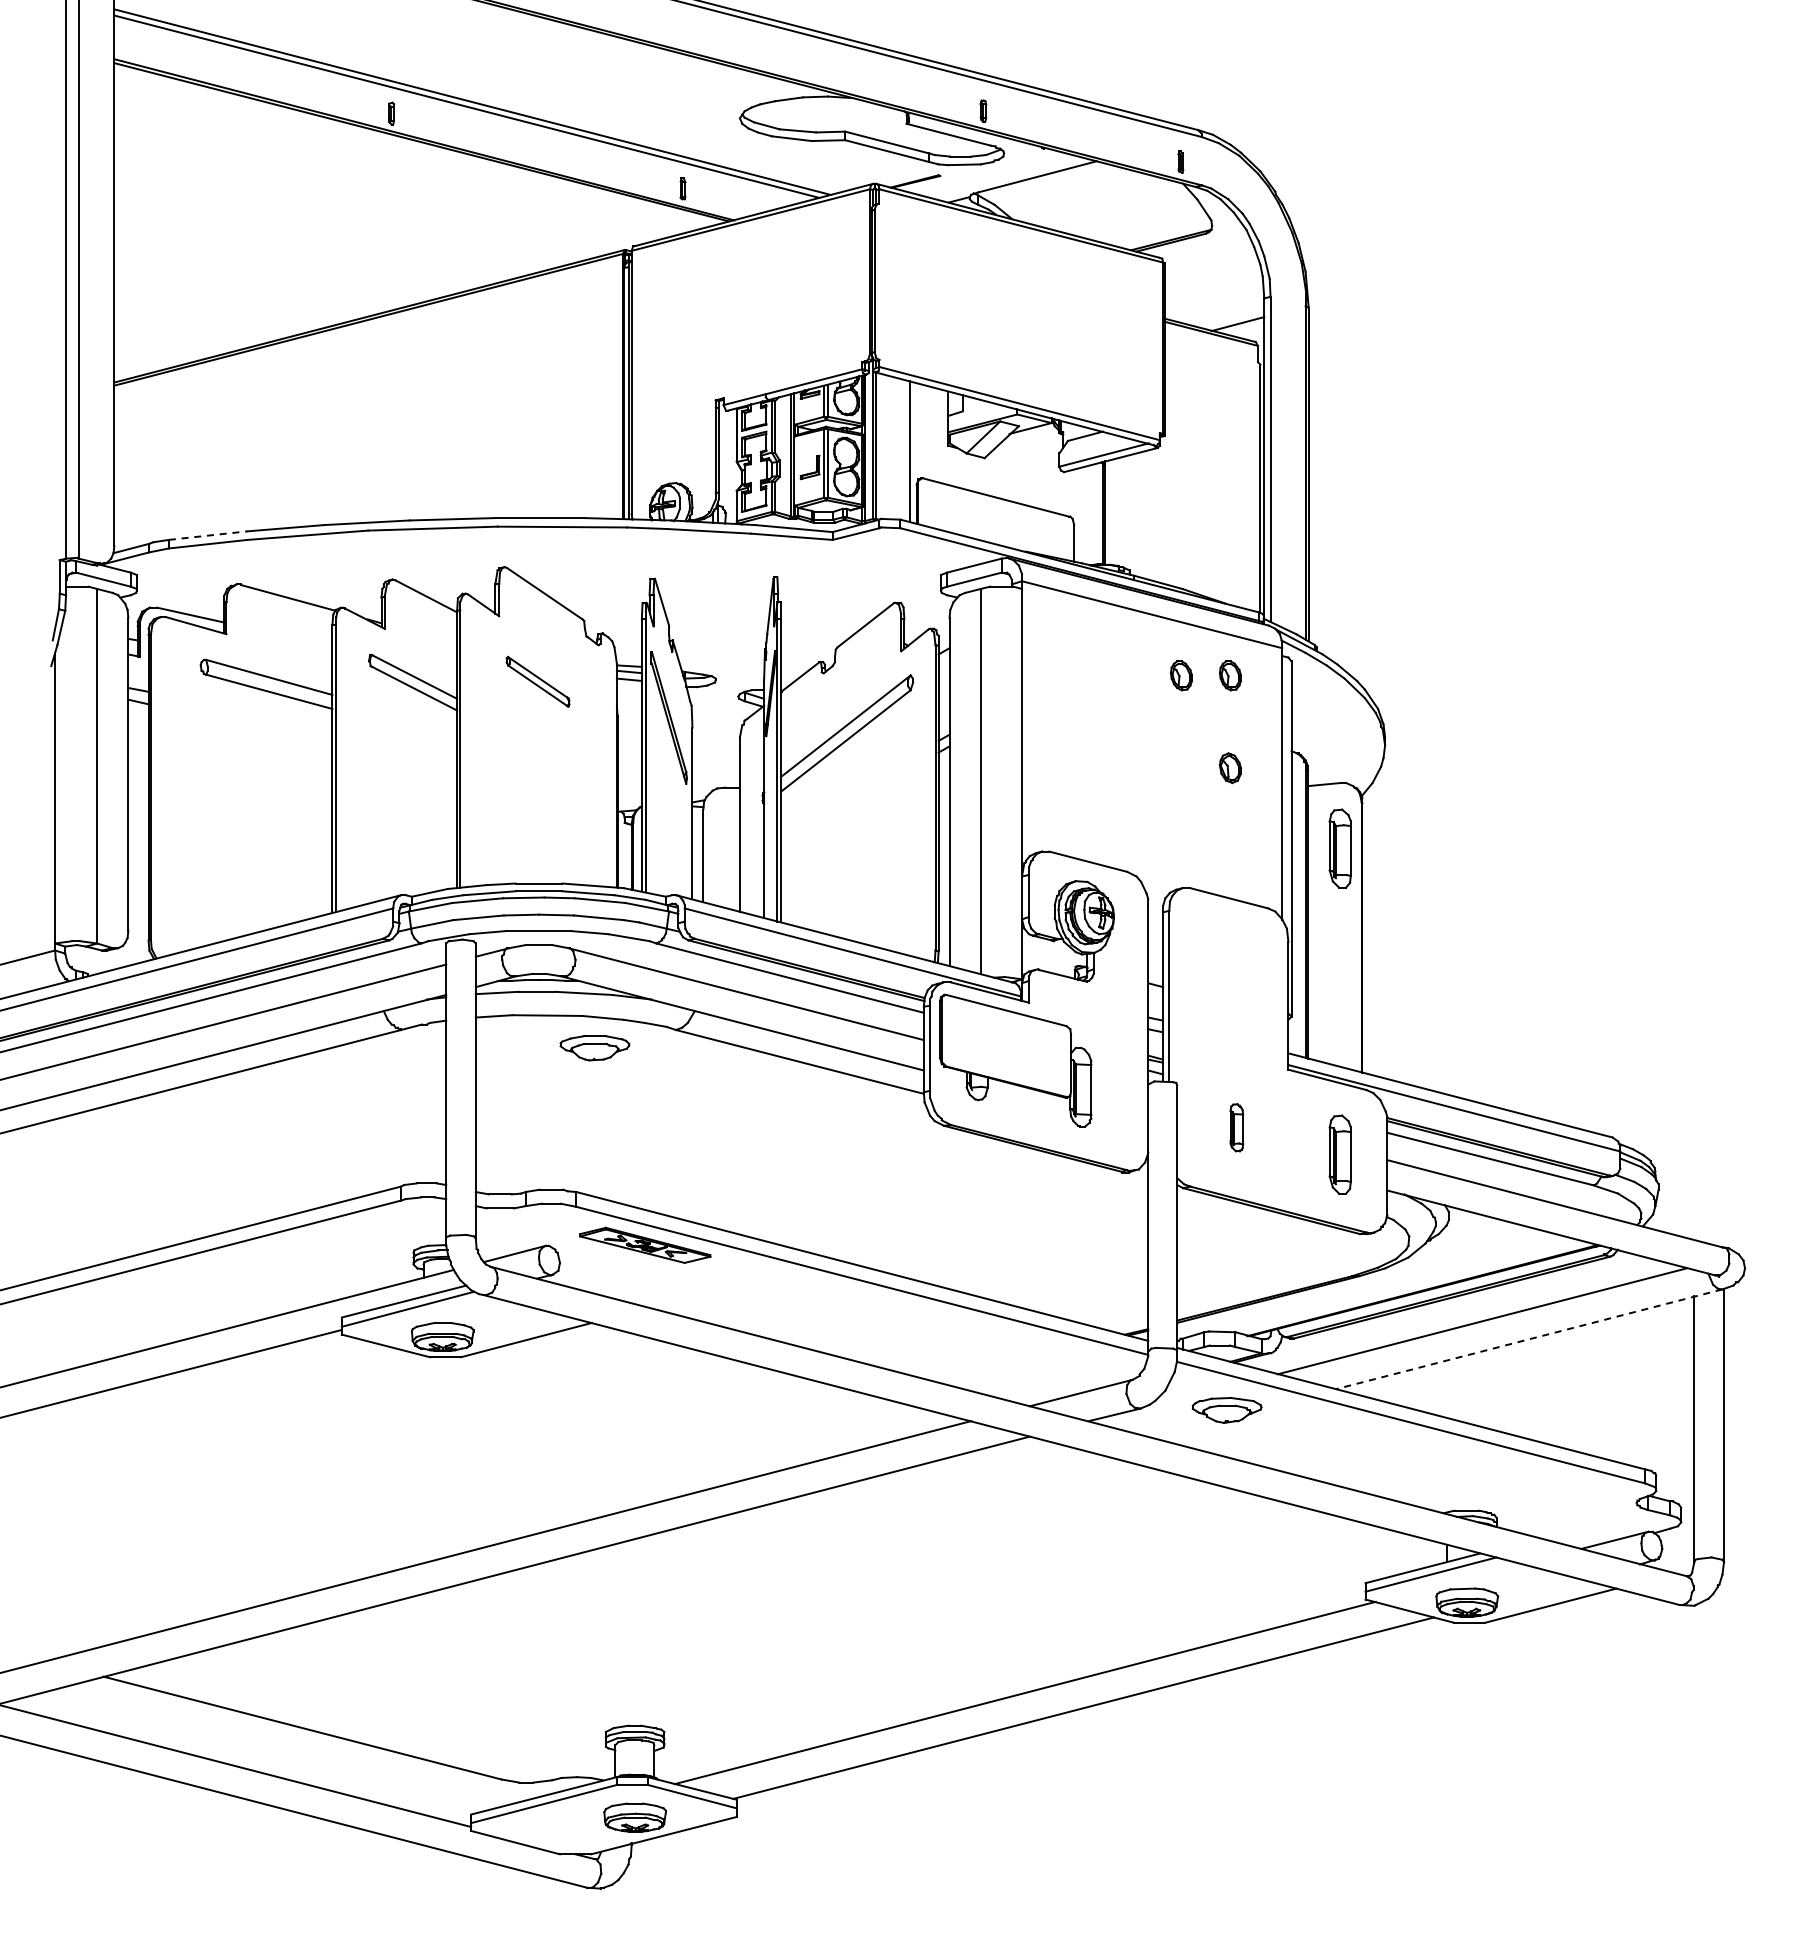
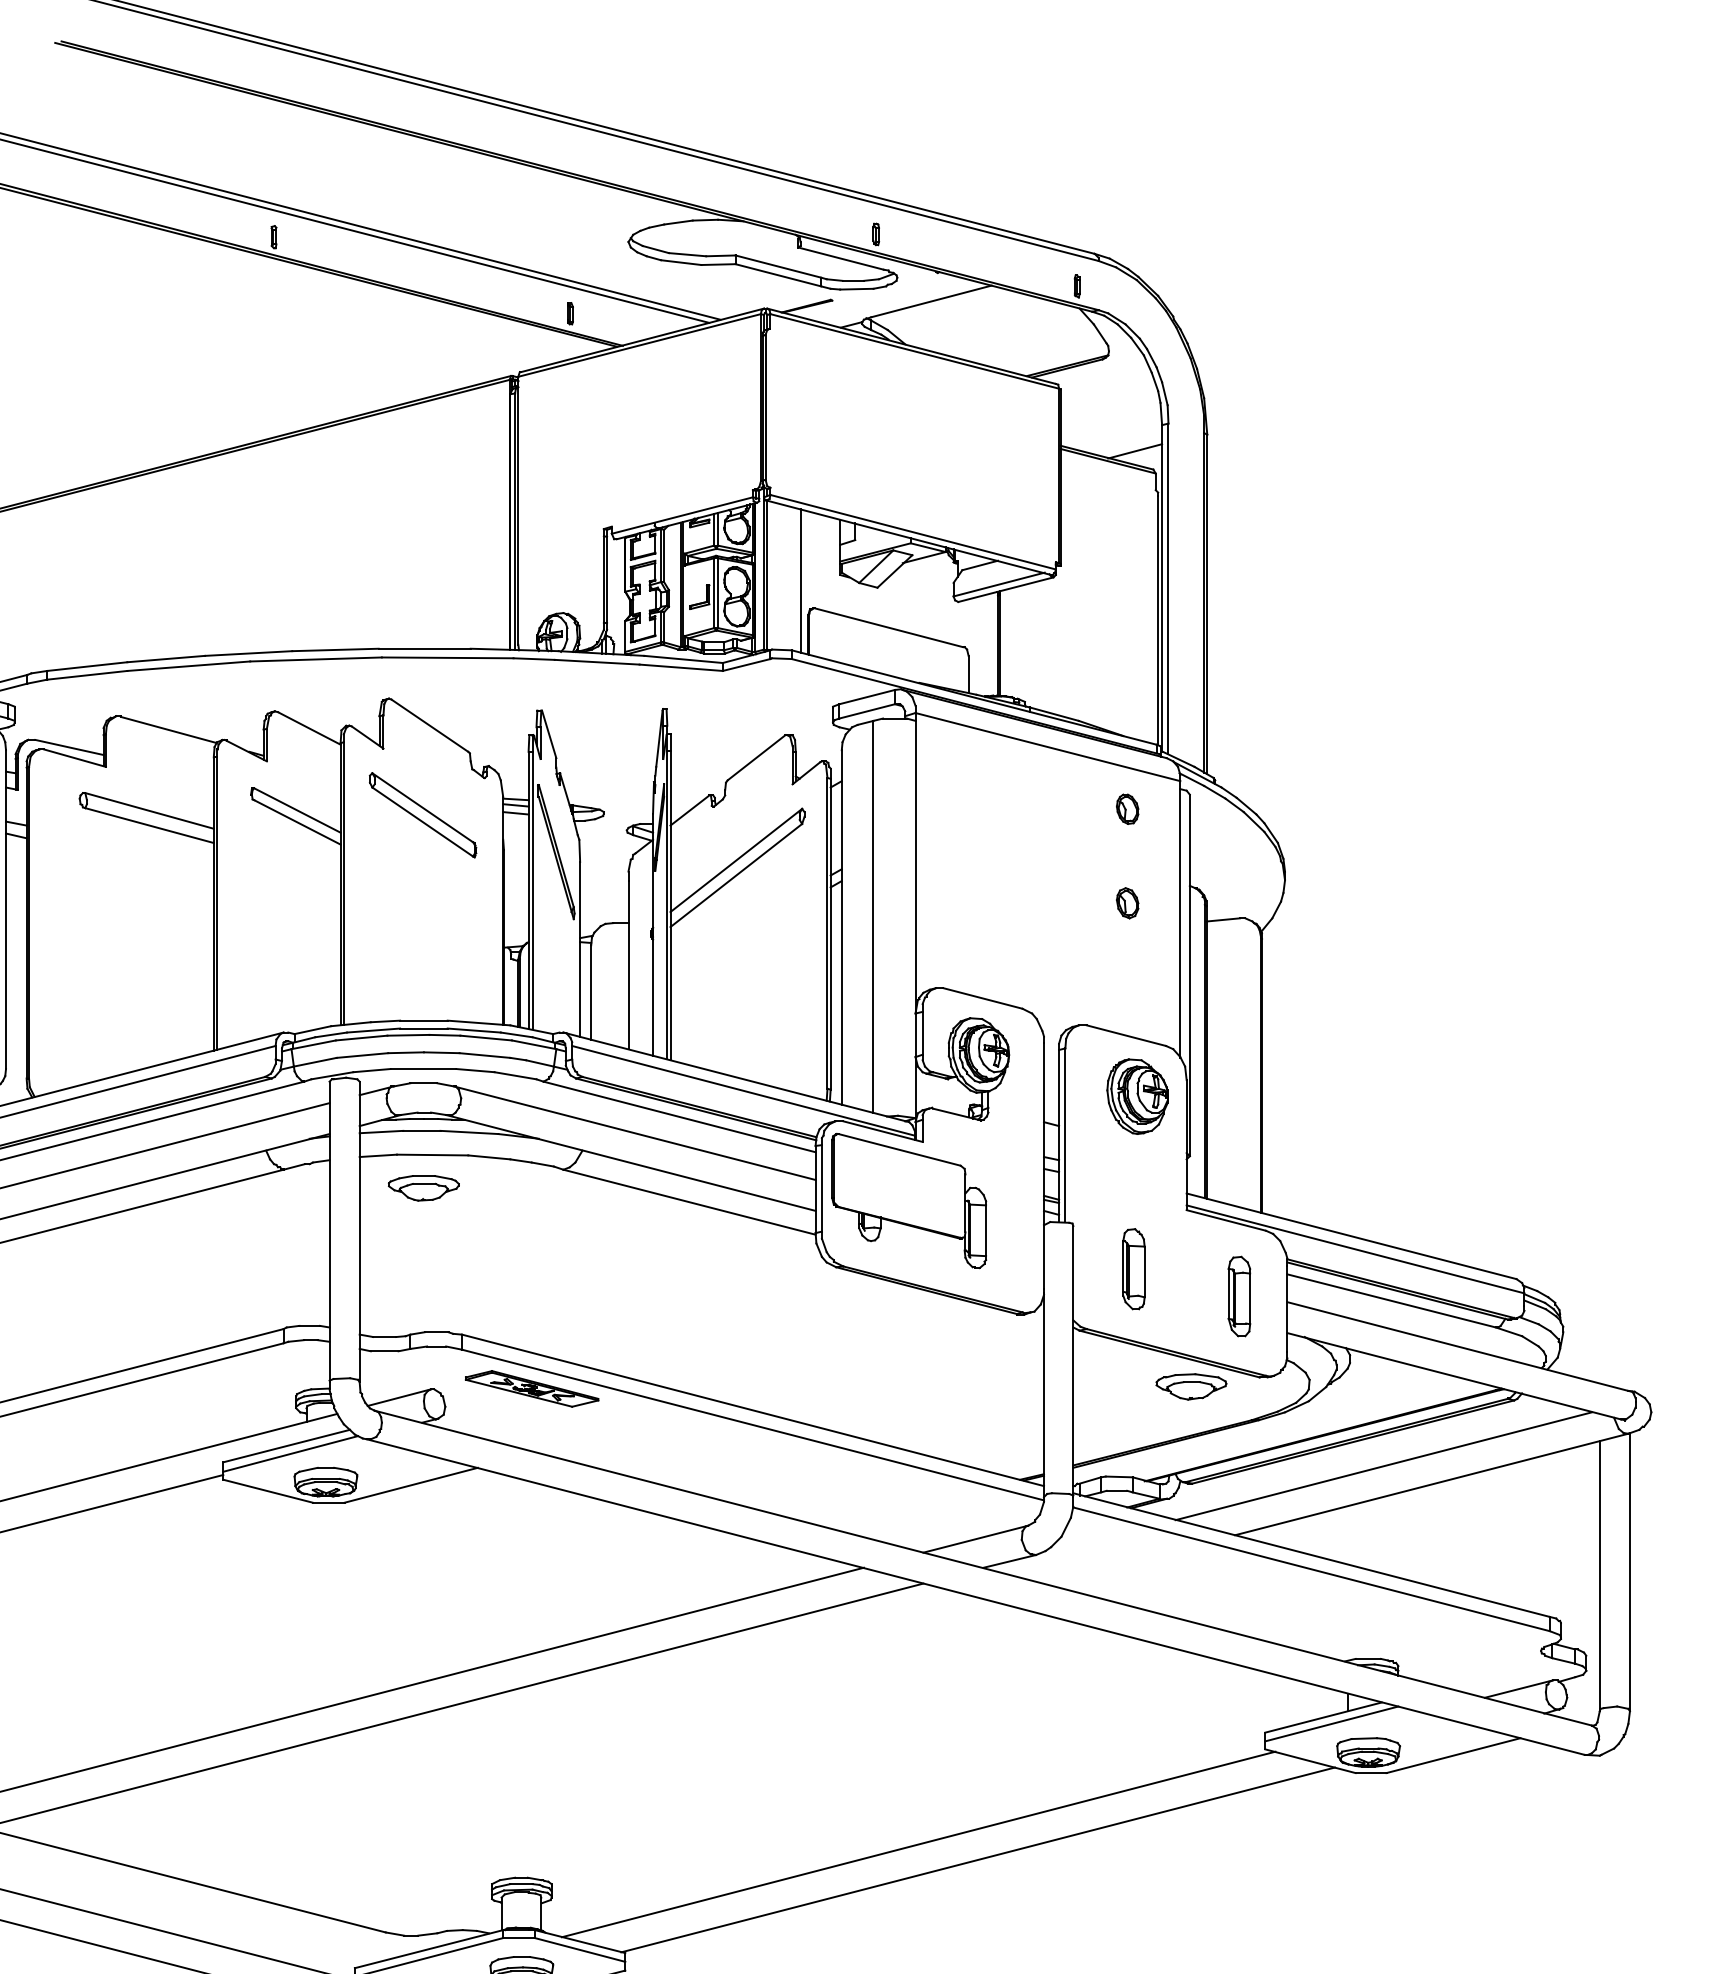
line: (208, 535) -> (87, 666), dashed -> solid
part: (1180, 675) -> (1076, 808), removed
part: (537, 681) -> (422, 815), size x1.67
part: (1339, 848) -> (1238, 985), removed
part: (1239, 957) -> (1136, 1095), added
part: (594, 1048) -> (423, 1188), moved
part: (1236, 1127) -> (1133, 1268), size x1.67
line: (1529, 1339) -> (1431, 1484), dashed -> solid
part: (1226, 1410) -> (1190, 1386), moved

